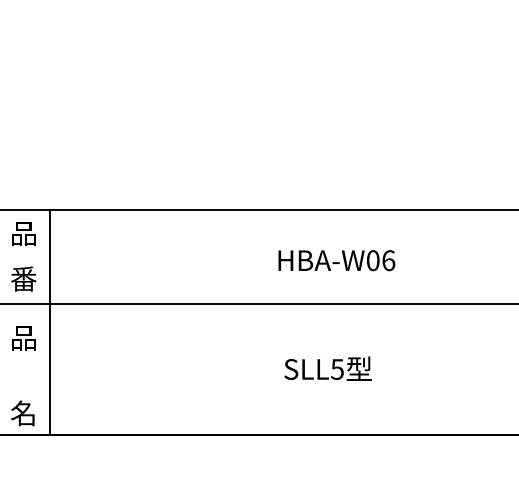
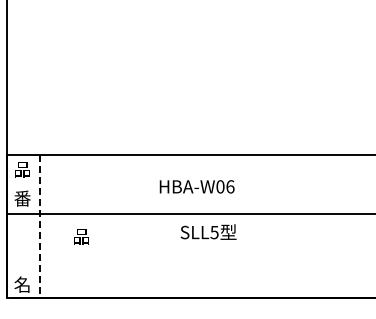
text: (335, 260) -> (196, 186), moved
line: (50, 322) -> (39, 226), solid -> dashed
text: (23, 338) -> (81, 236), moved
text: (327, 367) -> (208, 231), moved

